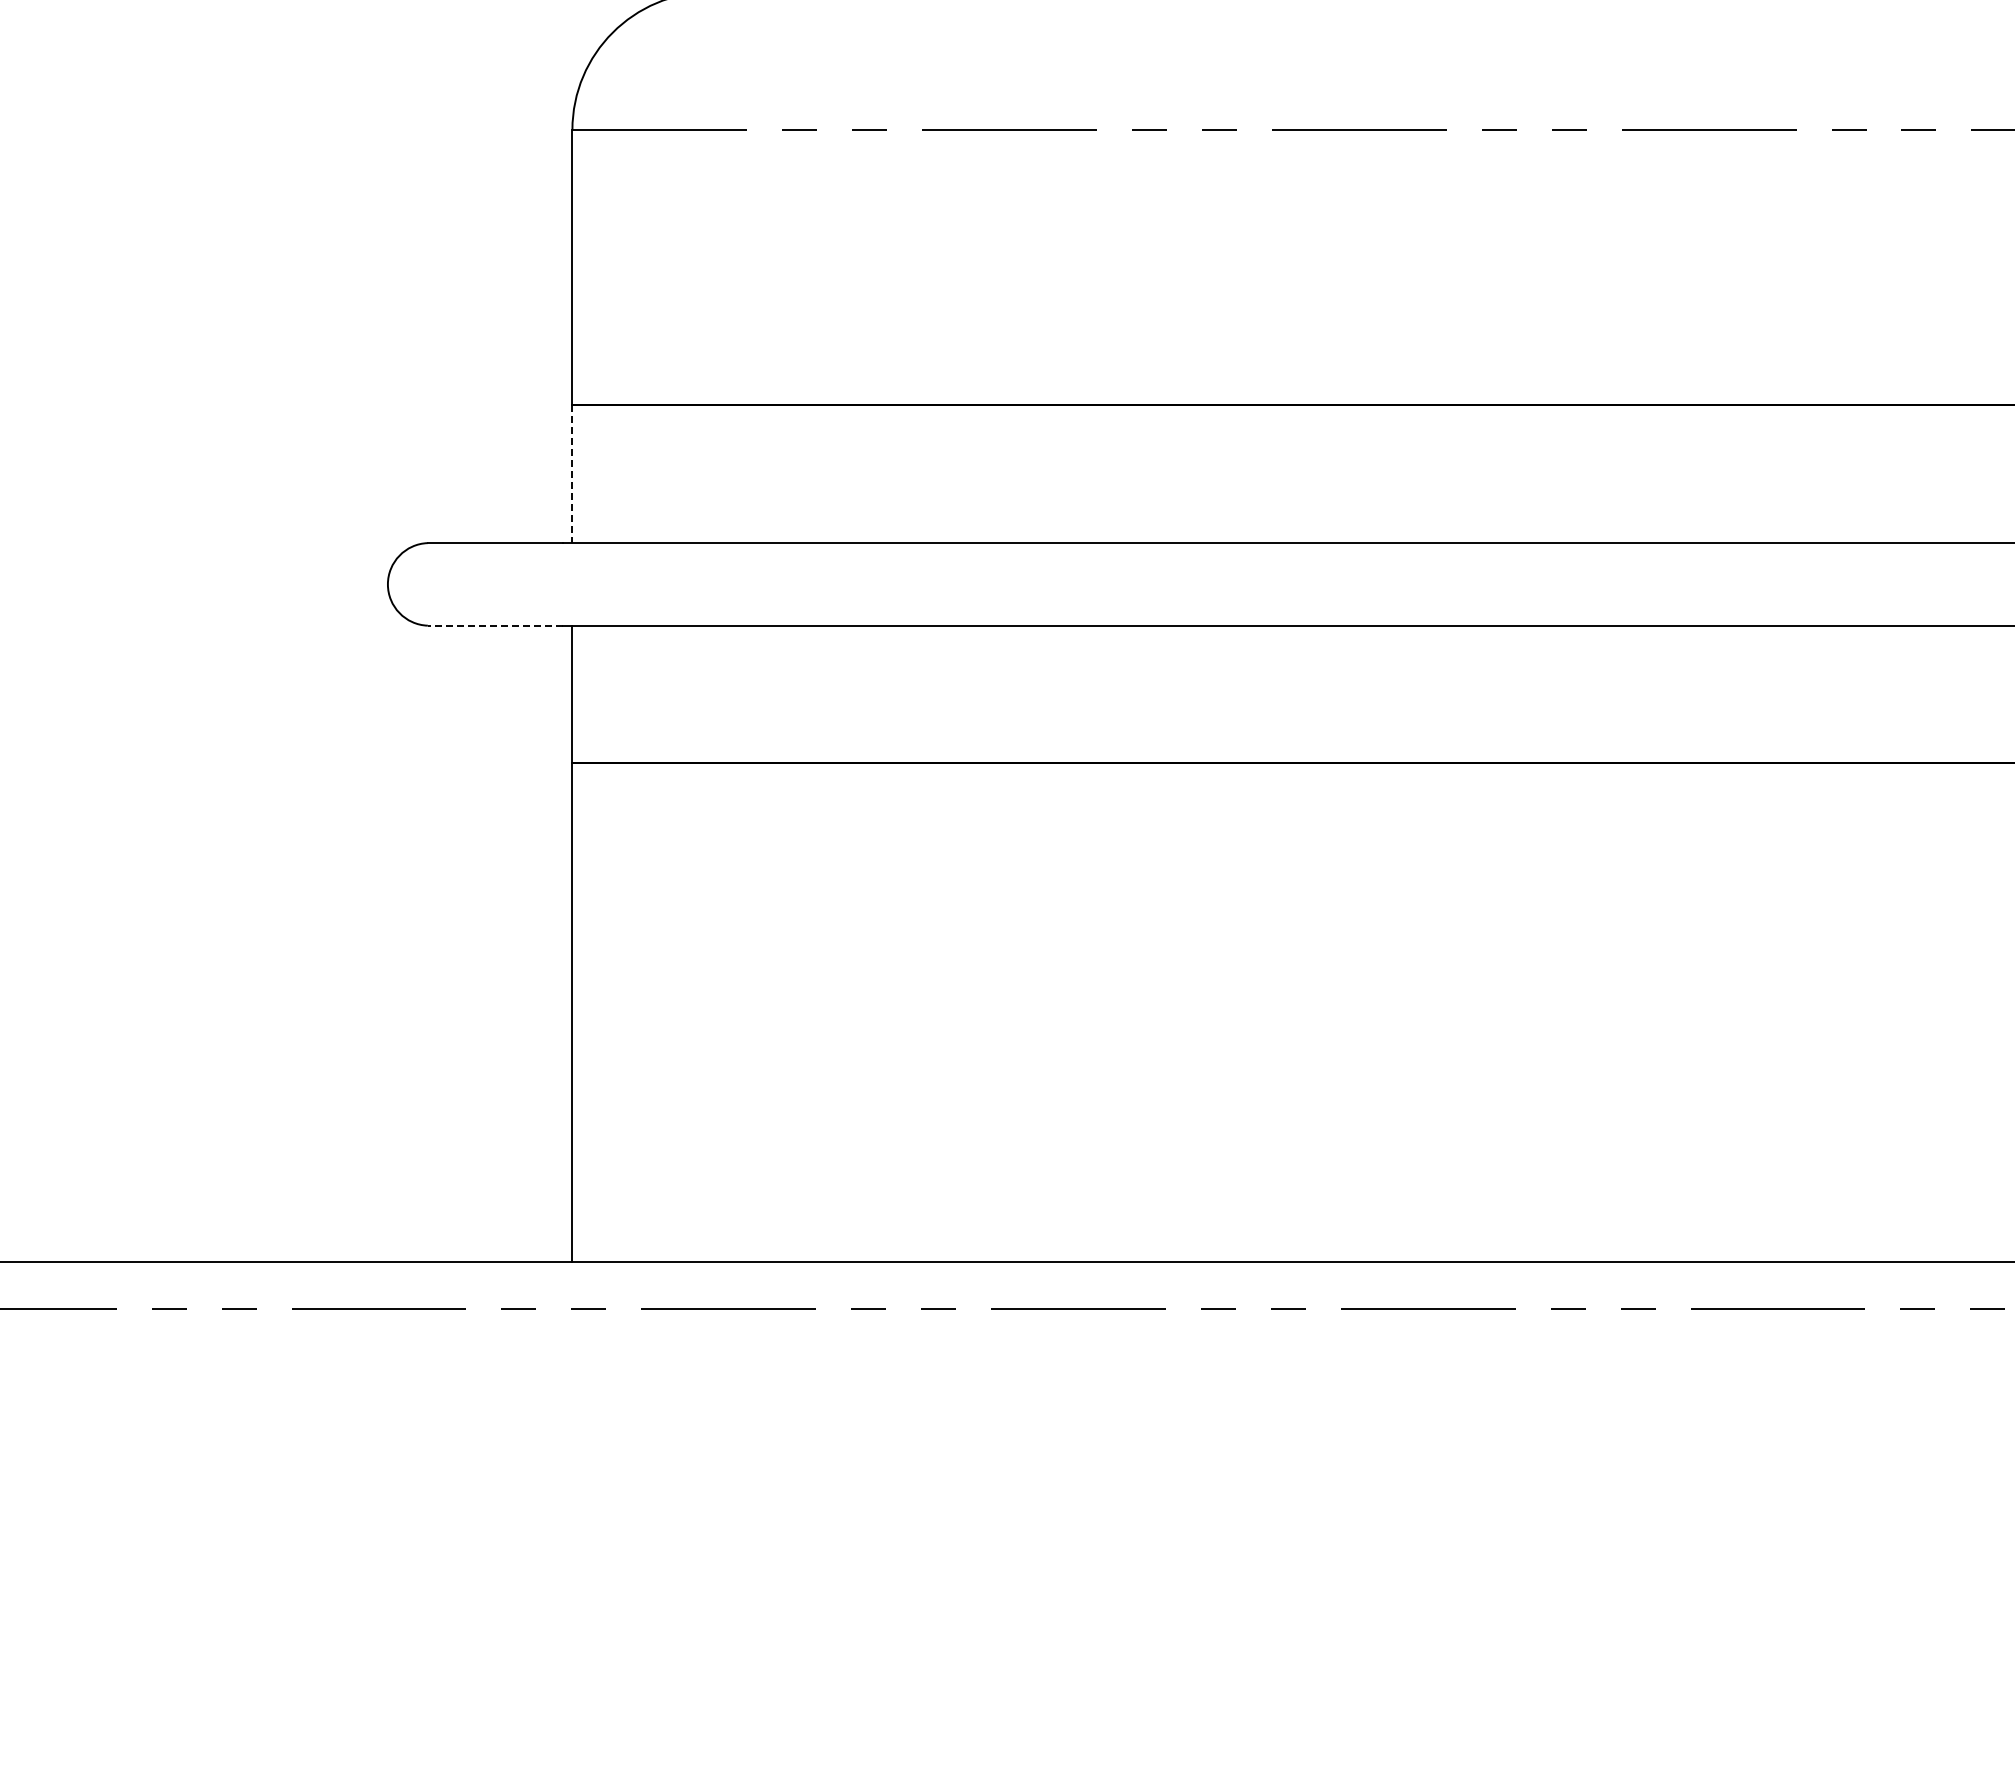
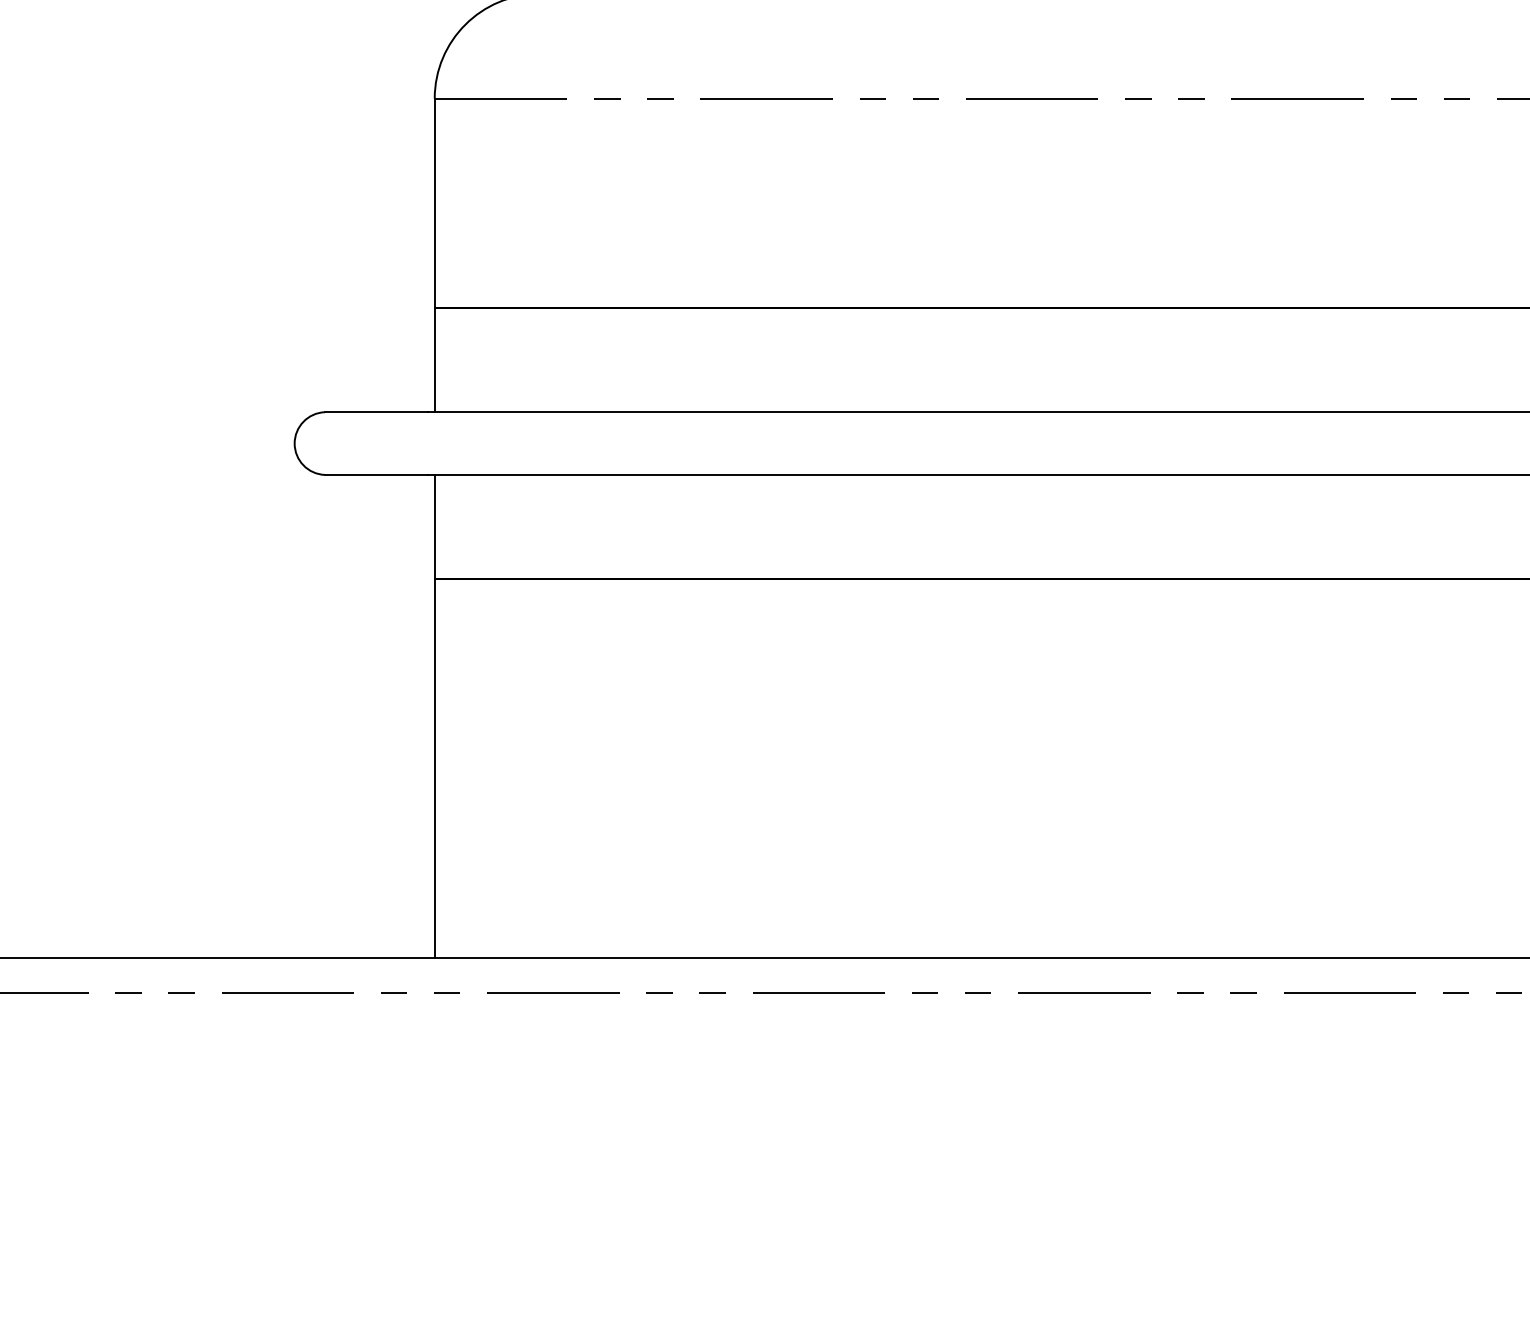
line: (572, 474) -> (434, 360), dashed -> solid
line: (495, 625) -> (376, 474), dashed -> solid

